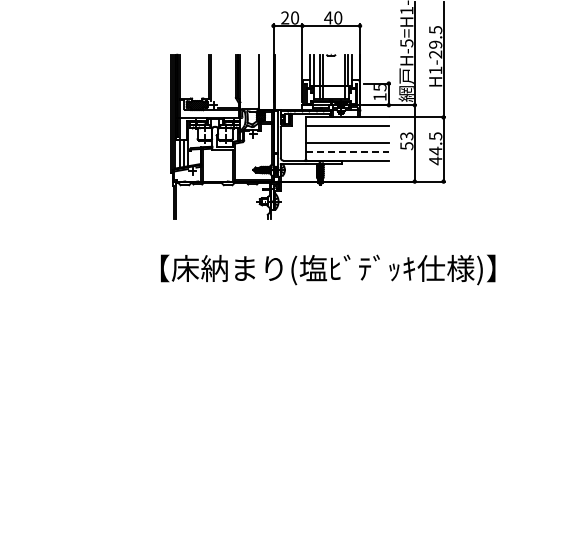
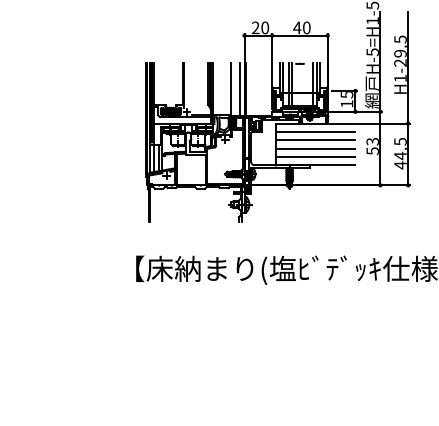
line: (268, 81) -> (239, 89), added
line: (346, 134) -> (314, 139), added
line: (347, 152) -> (315, 157), dashed -> solid

